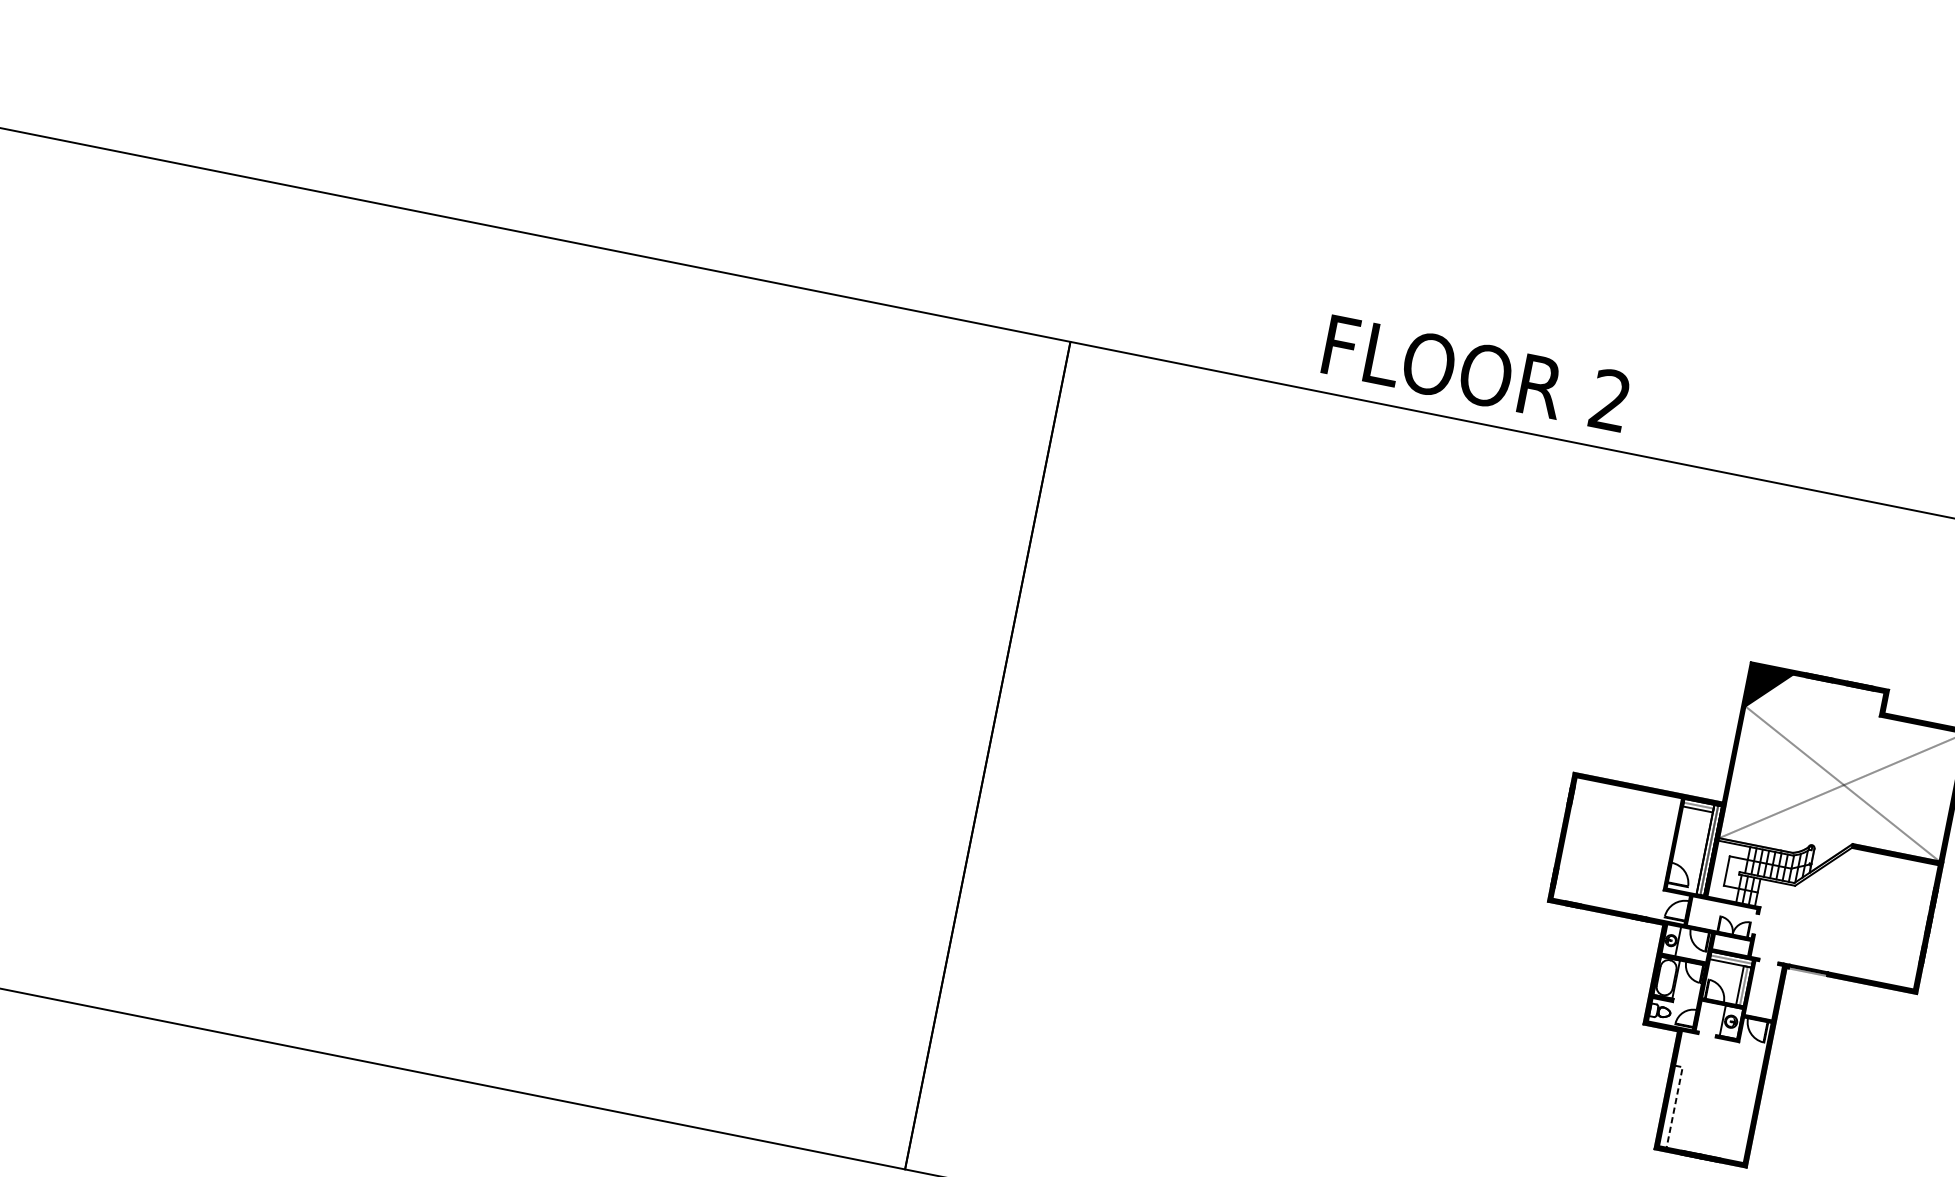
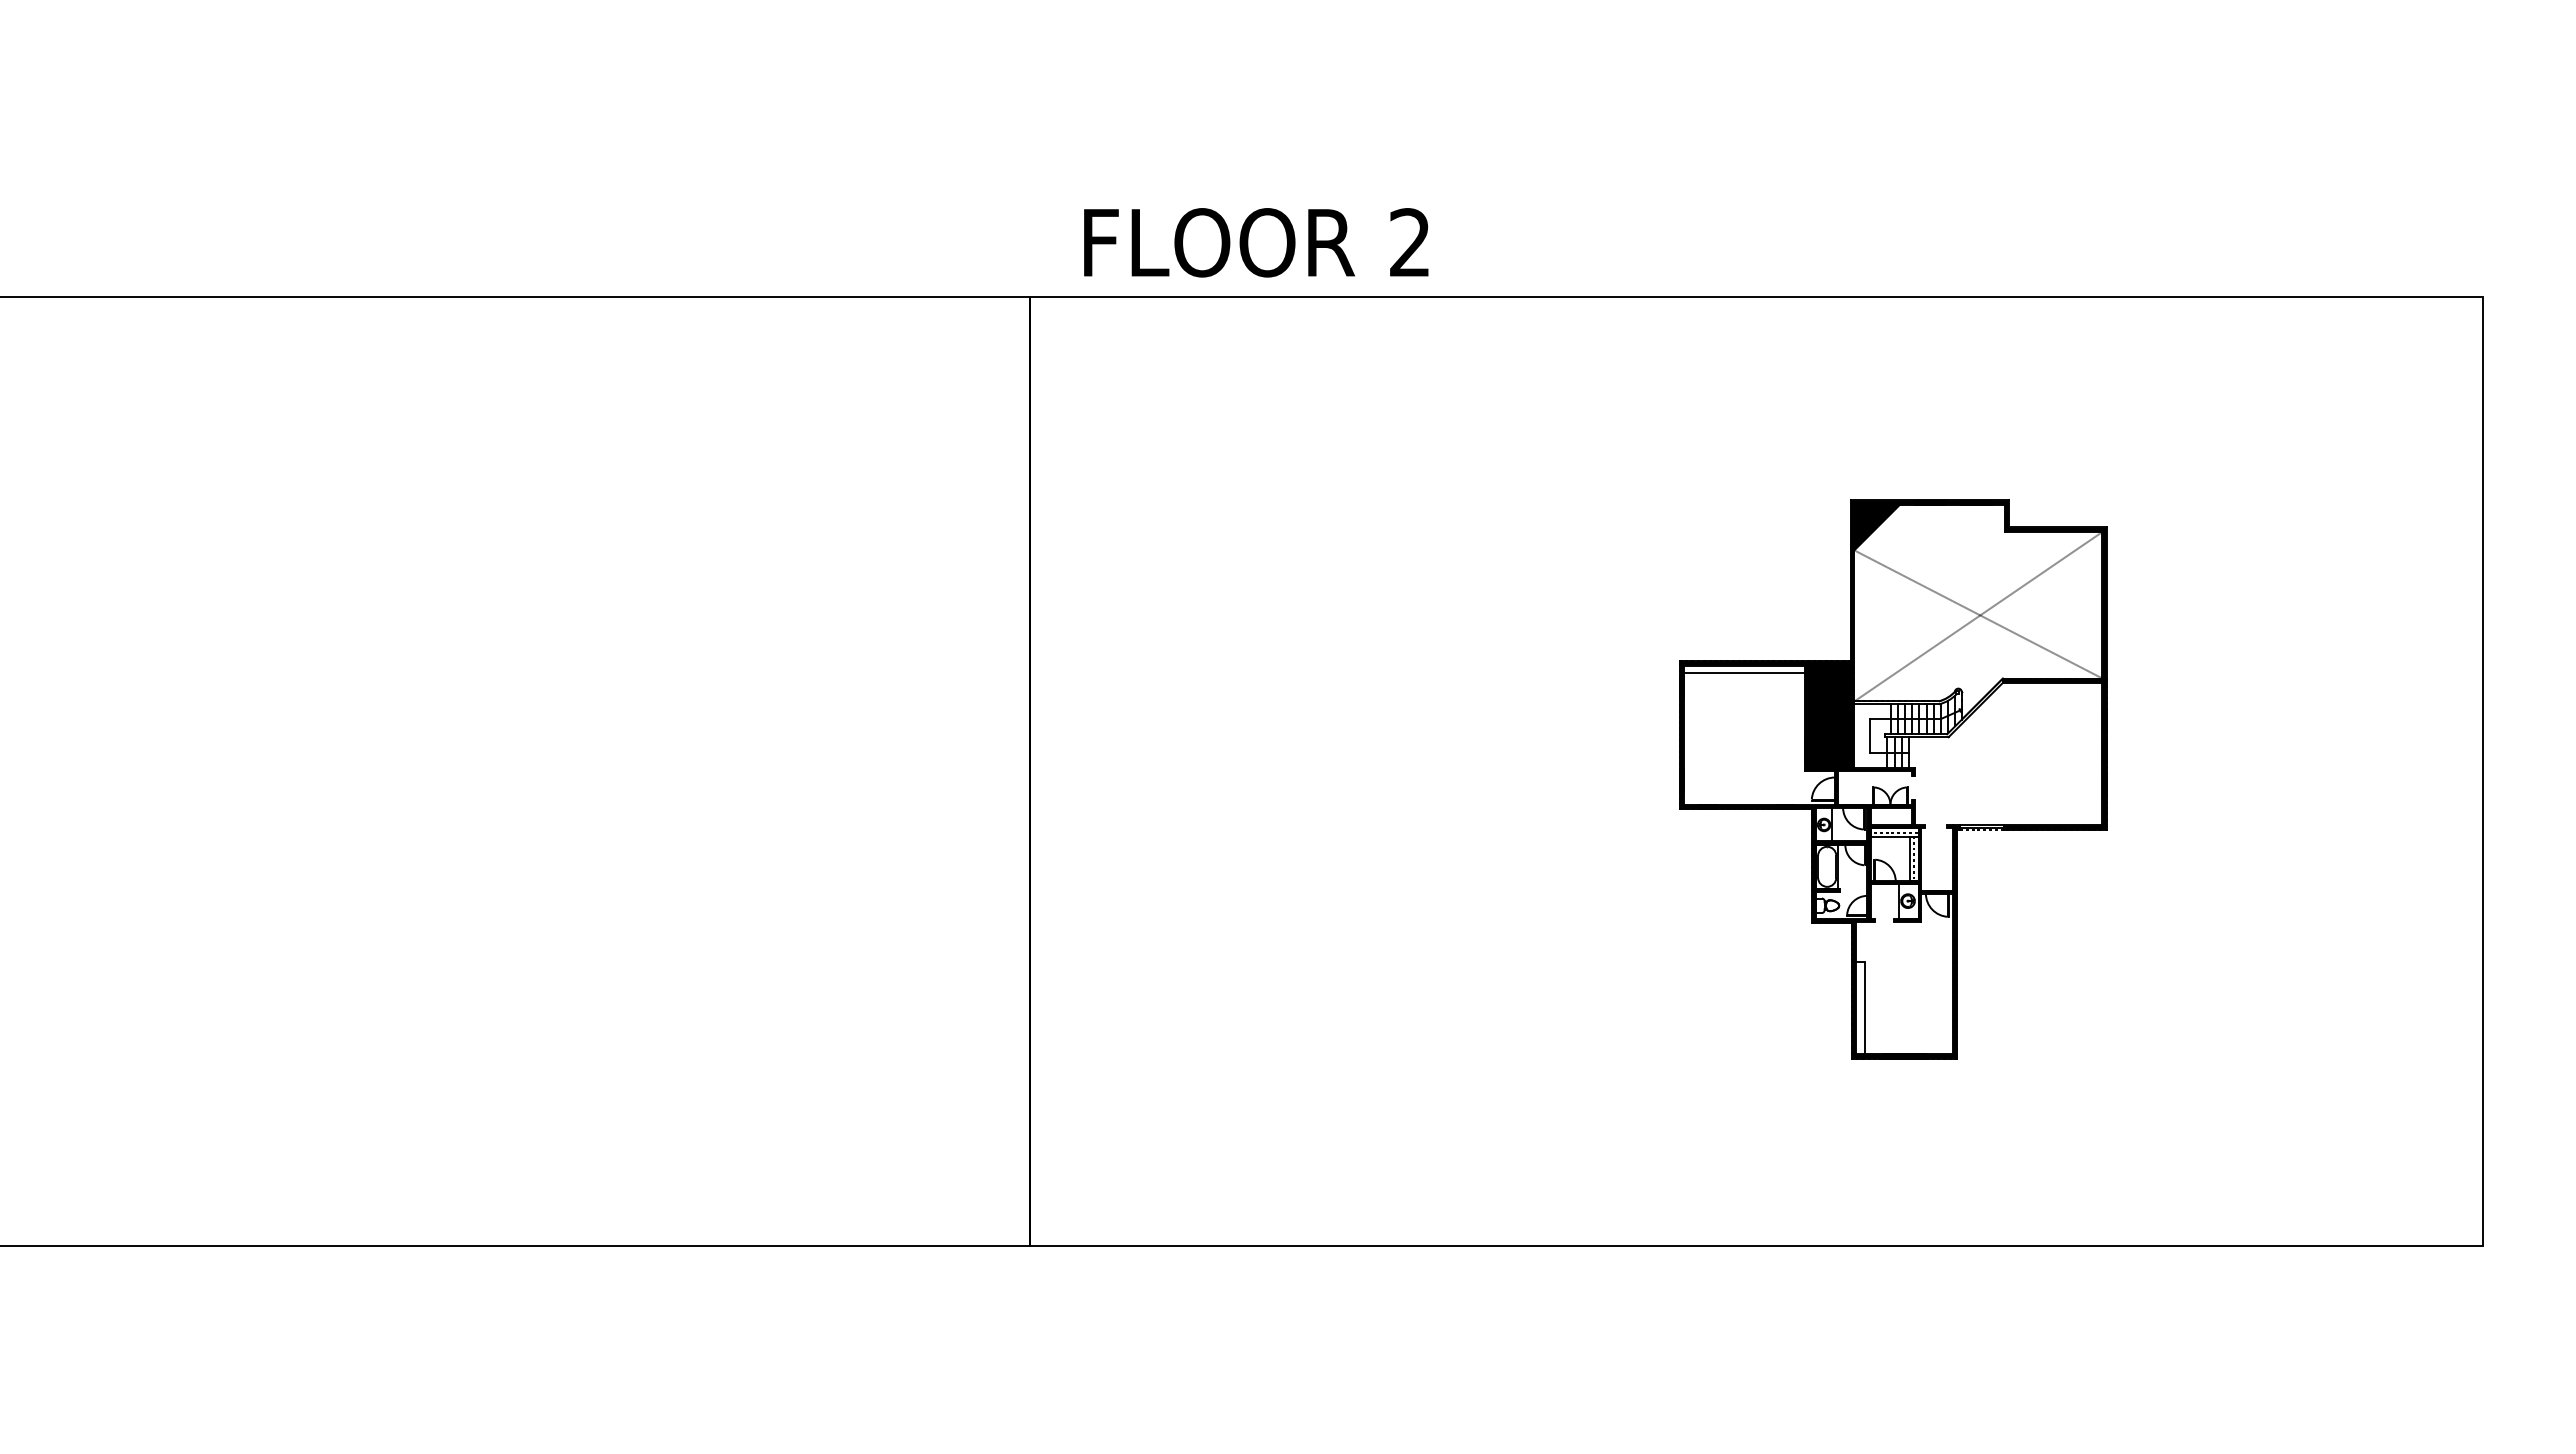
text: (1476, 373) -> (1256, 242), moved
line: (1628, 794) -> (1744, 673), added
line: (1675, 1103) -> (1864, 1003), dashed -> solid

